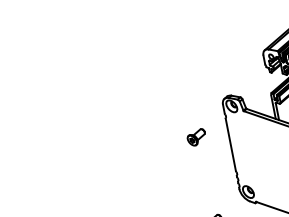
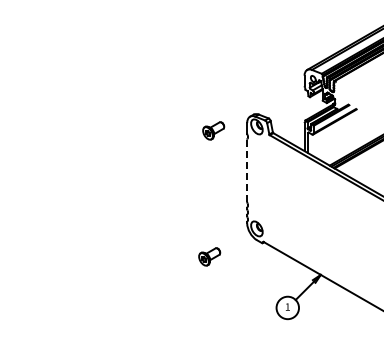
part: (196, 137) -> (213, 130), moved
line: (231, 145) -> (247, 171), solid -> dashed

